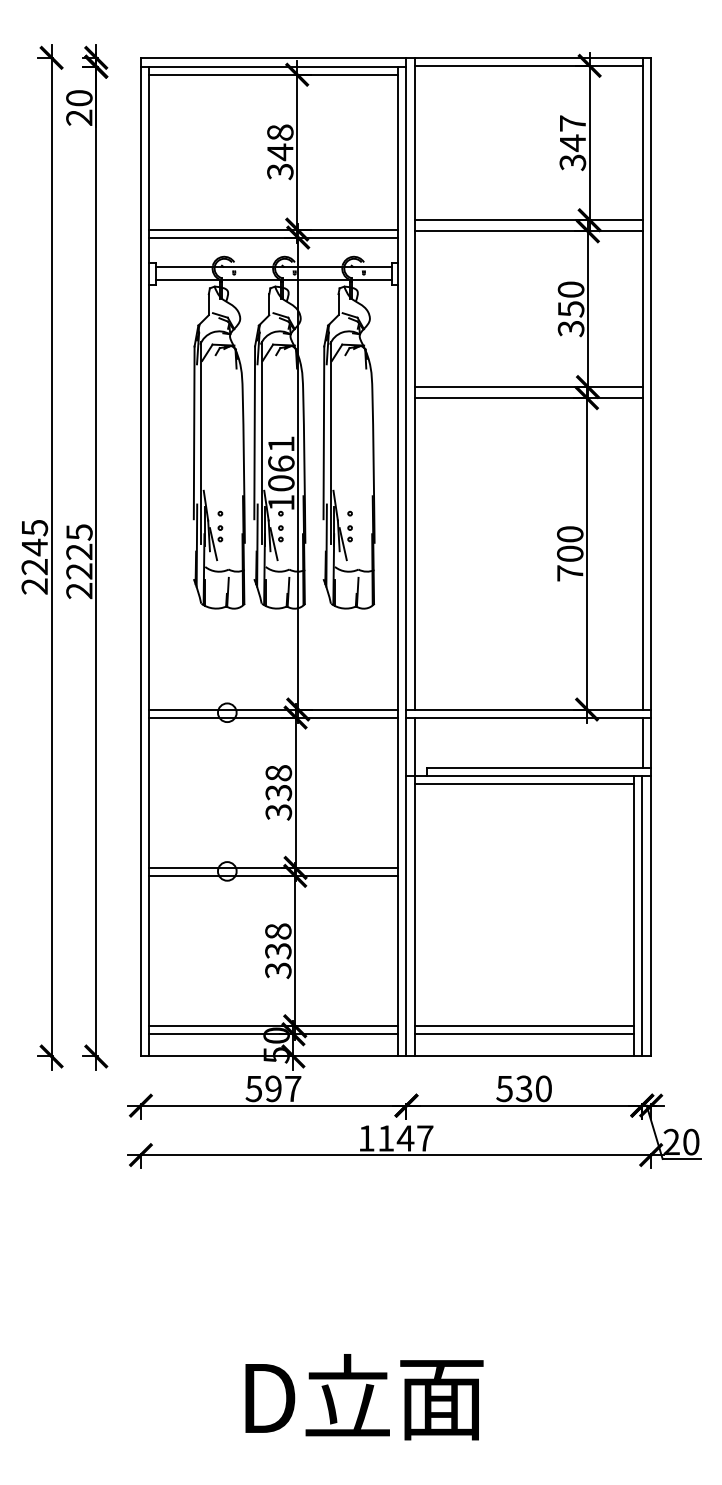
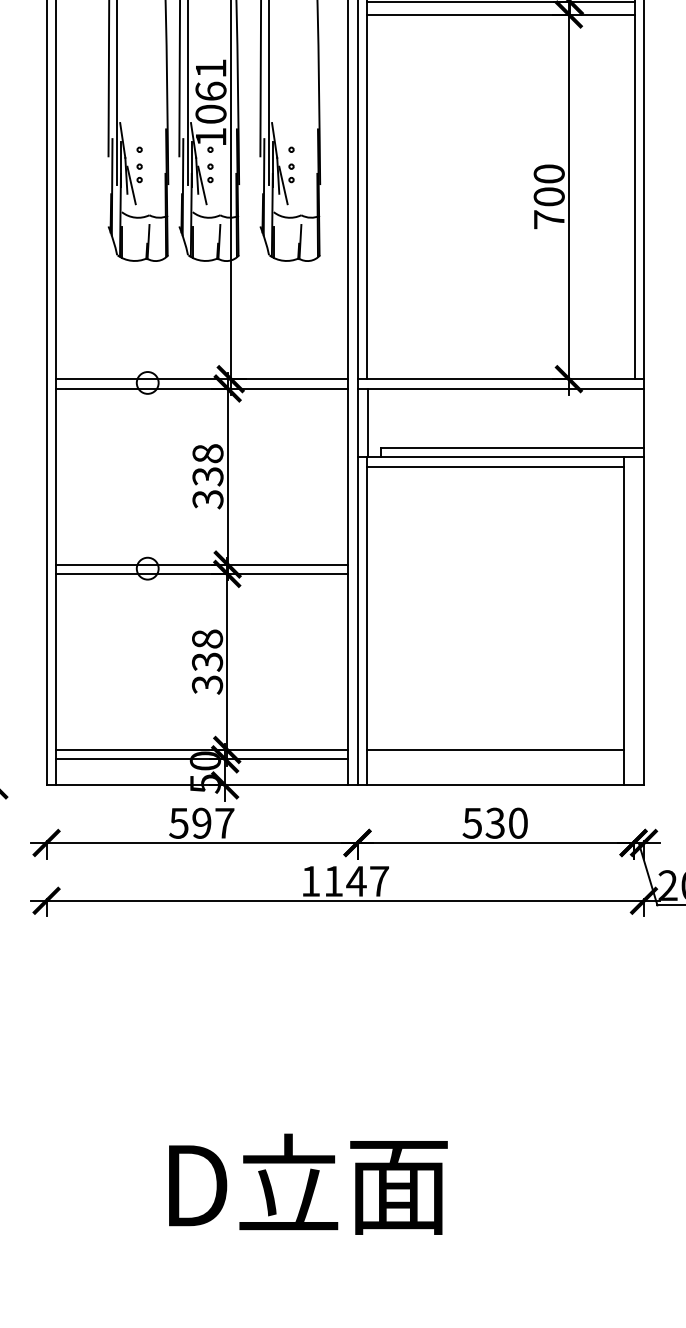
line: (643, 742) -> (635, 417), removed
line: (642, 916) -> (633, 621), removed
line: (524, 1034) -> (495, 759), removed

